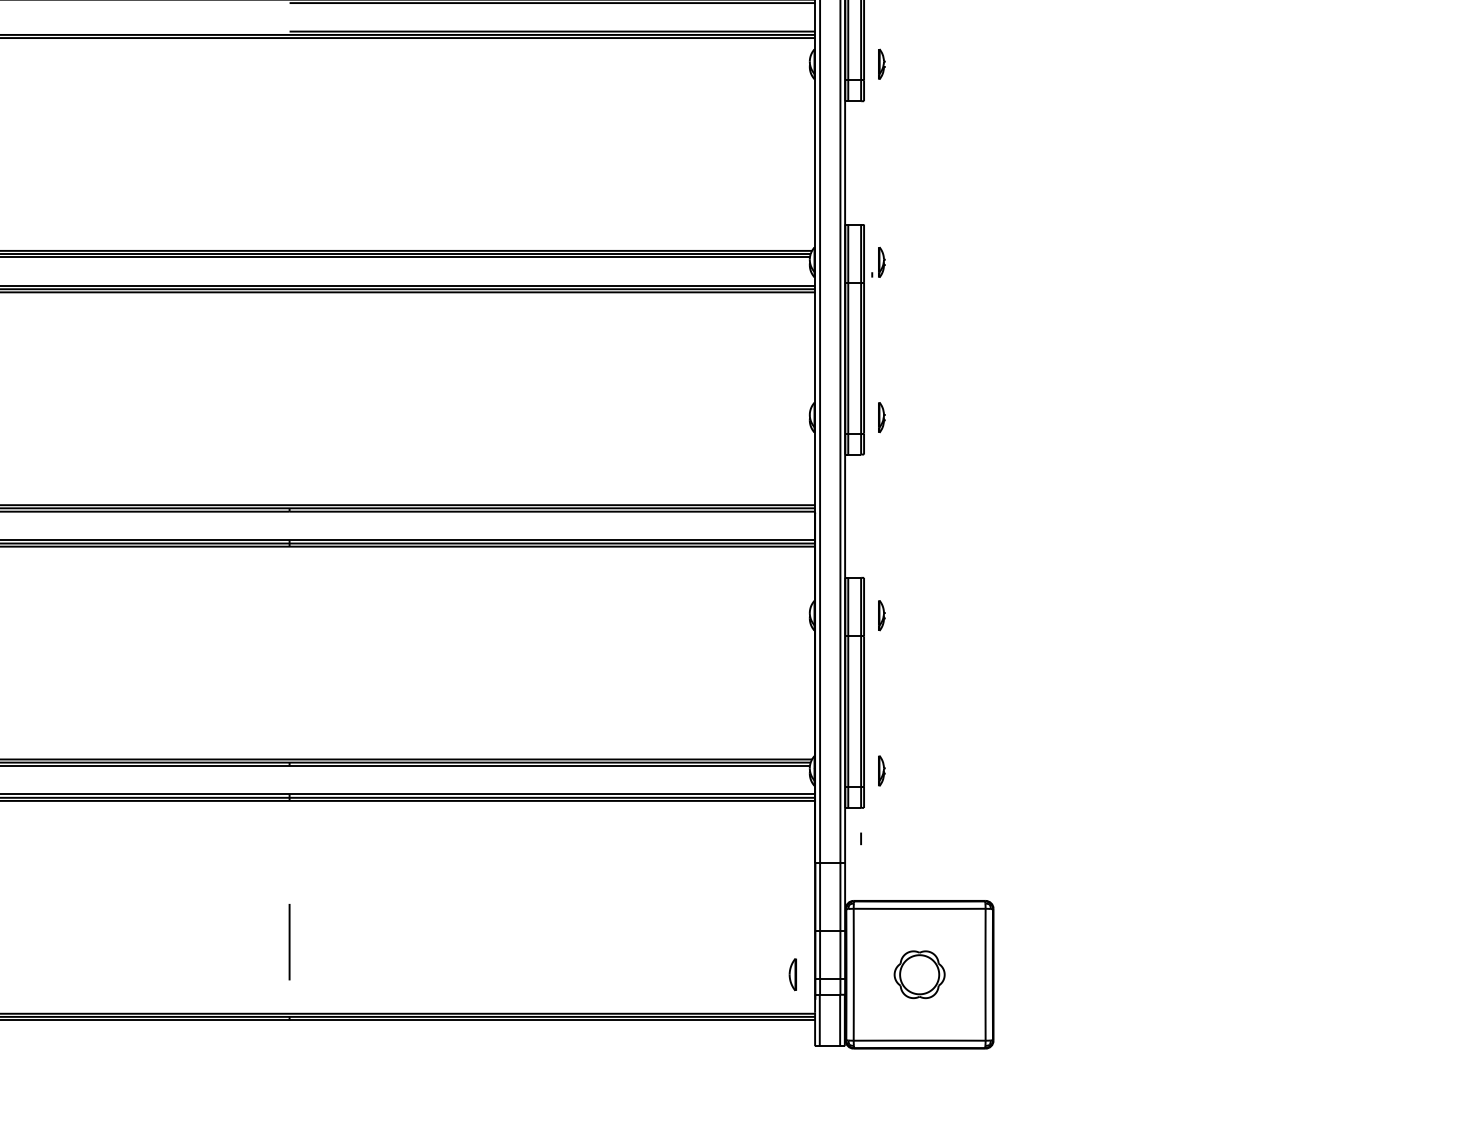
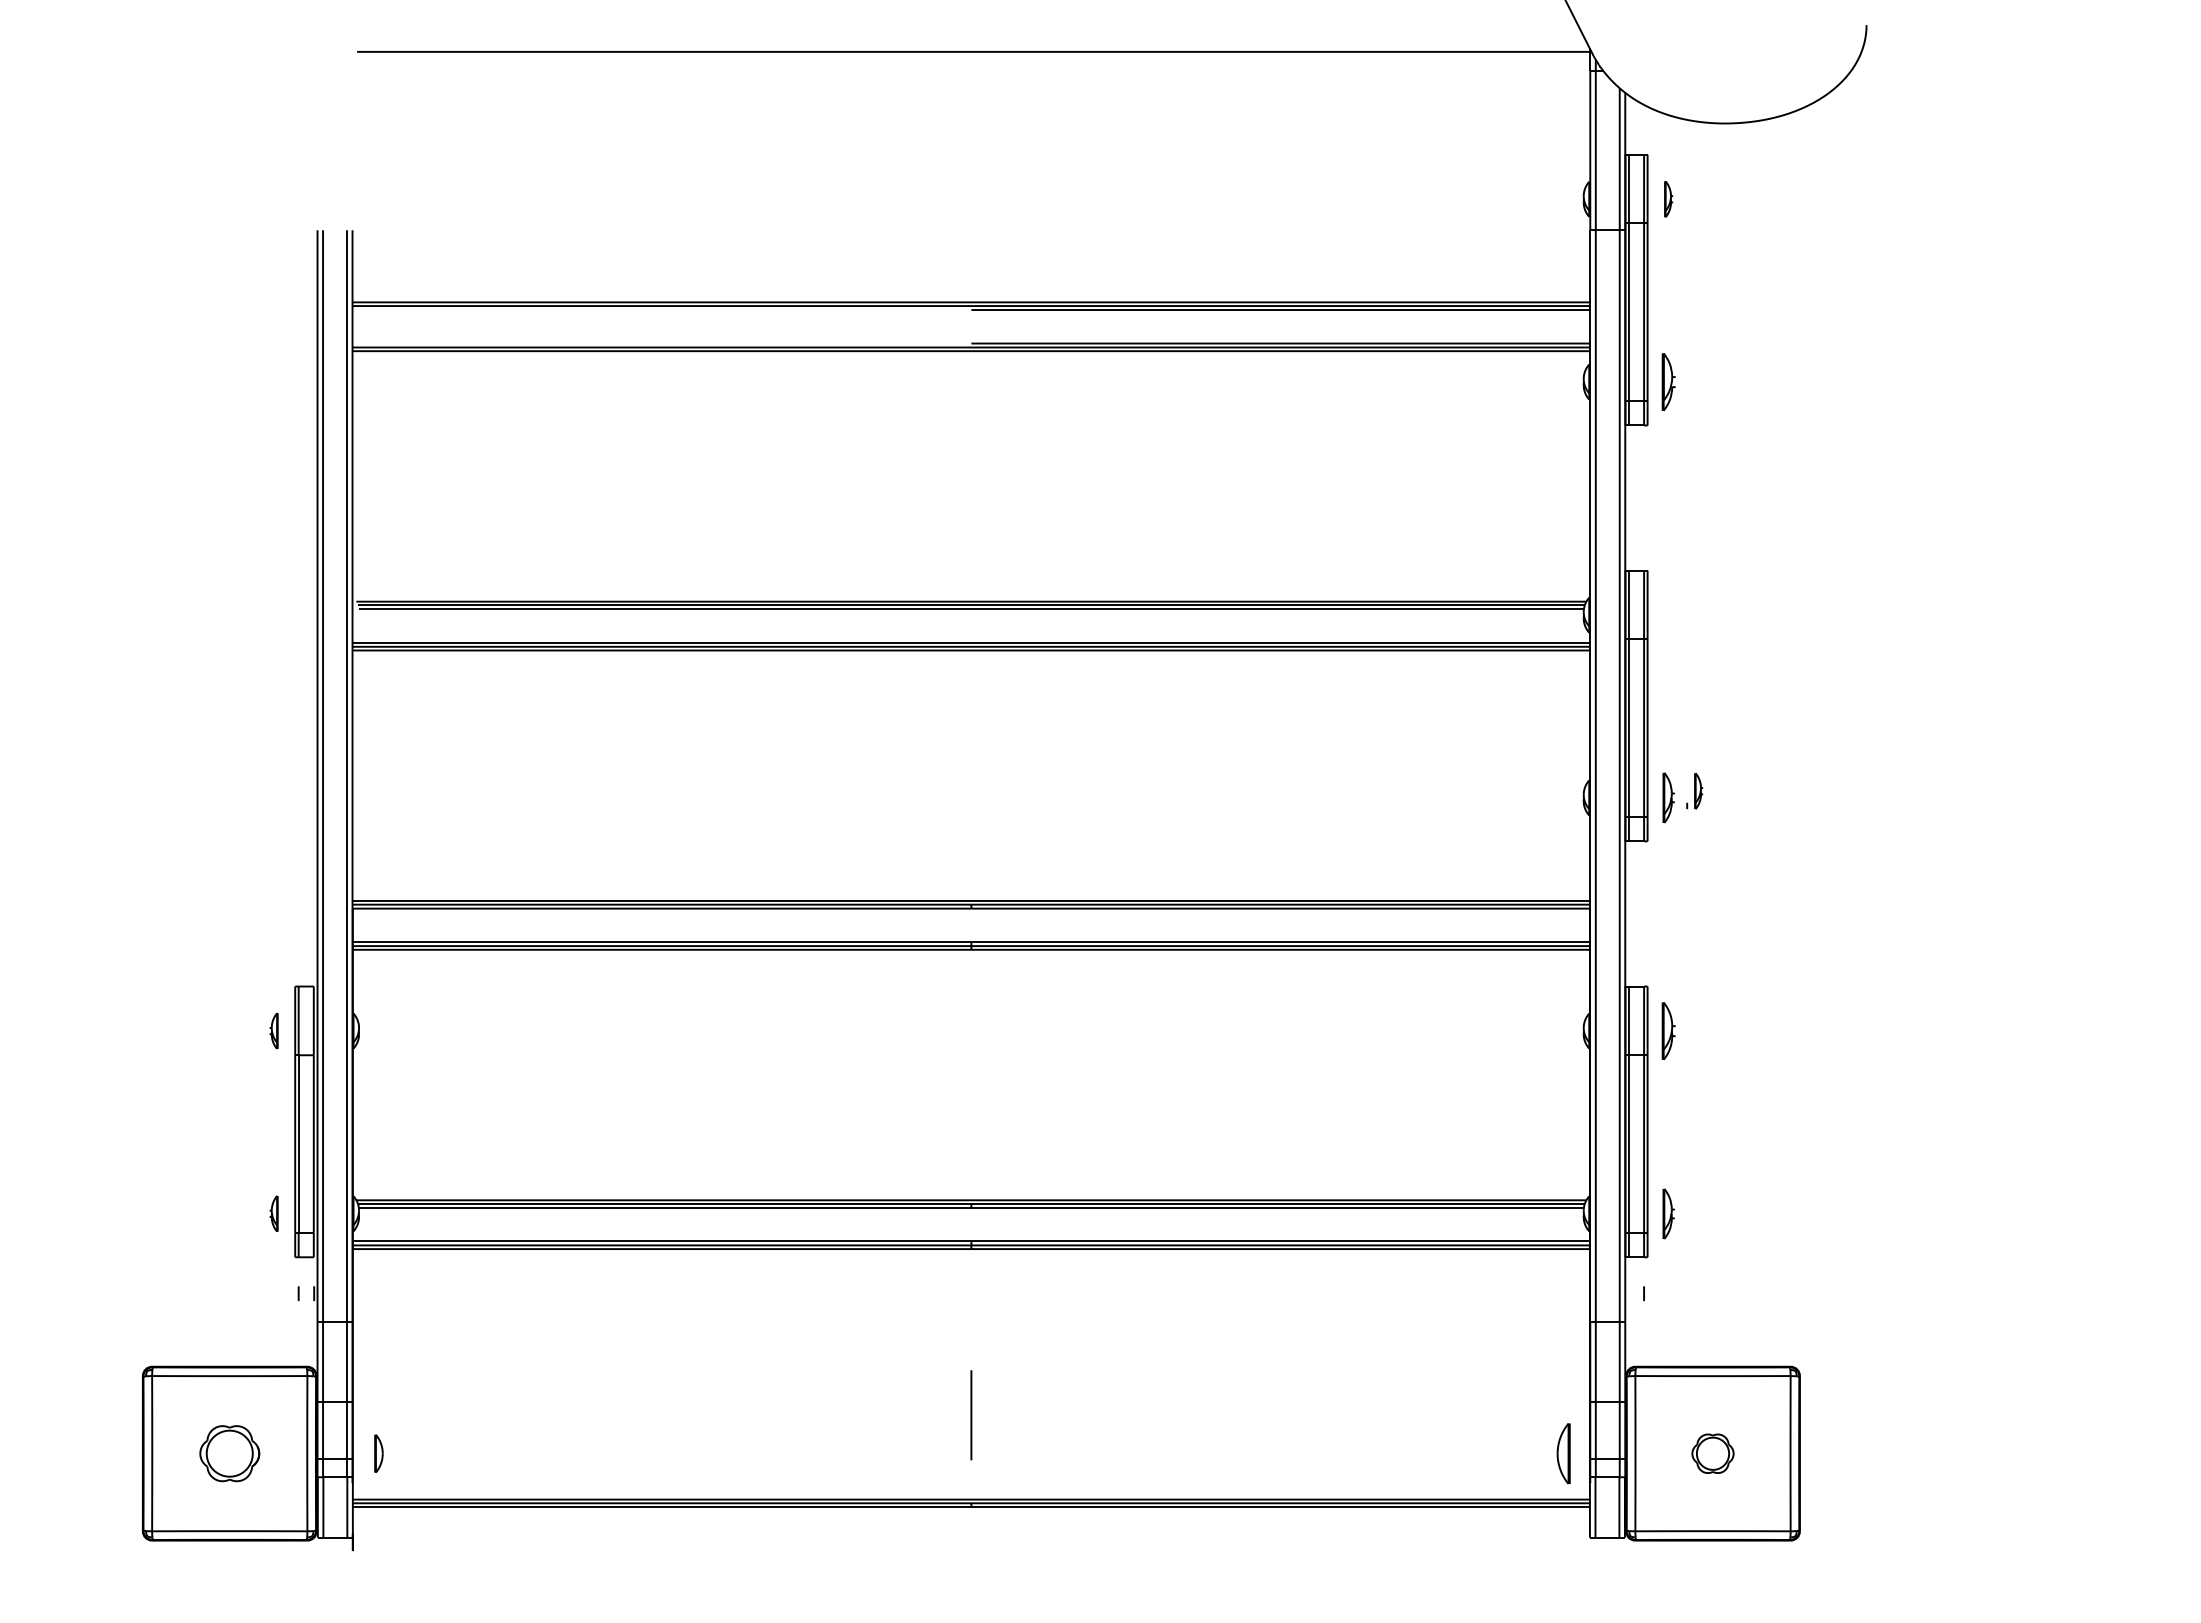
part: (881, 63) -> (1668, 381), size x1.6
part: (878, 262) -> (1694, 791), moved
part: (881, 417) -> (1668, 797), size x1.4
part: (881, 615) -> (1668, 1030), size x1.6
part: (881, 770) -> (1668, 1213), size x1.4
part: (792, 974) -> (1563, 1453), size x1.6
part: (919, 974) -> (1712, 1453), size x0.7

